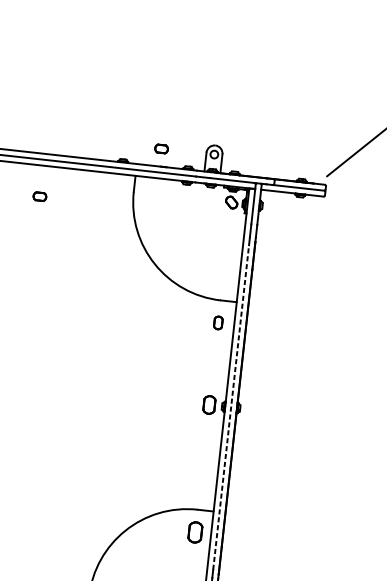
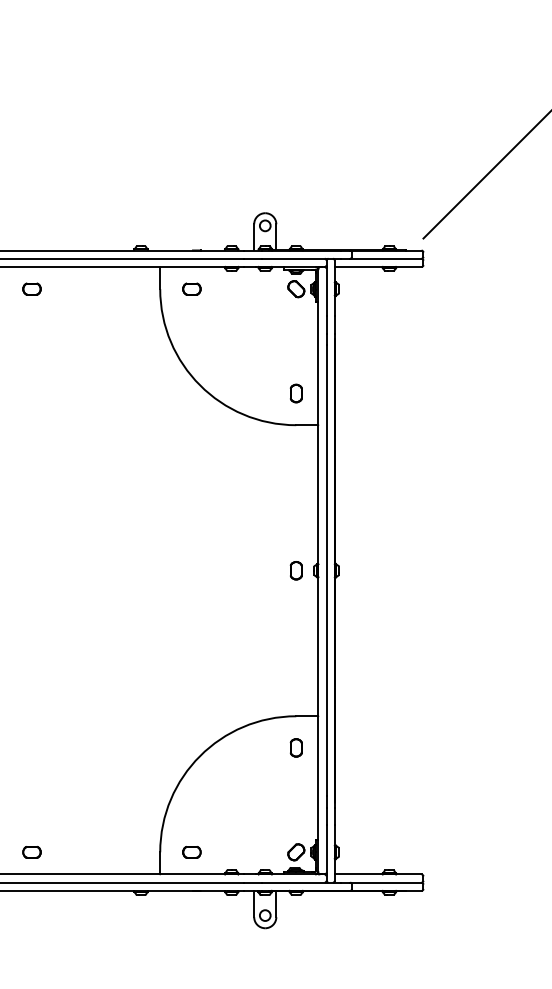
part: (161, 148) -> (191, 288), moved
part: (39, 196) -> (31, 288), moved
part: (217, 322) -> (295, 393), moved
part: (208, 404) -> (295, 570), size x0.71
line: (231, 407) -> (326, 570), dashed -> solid
part: (194, 532) -> (295, 747), size x0.62

